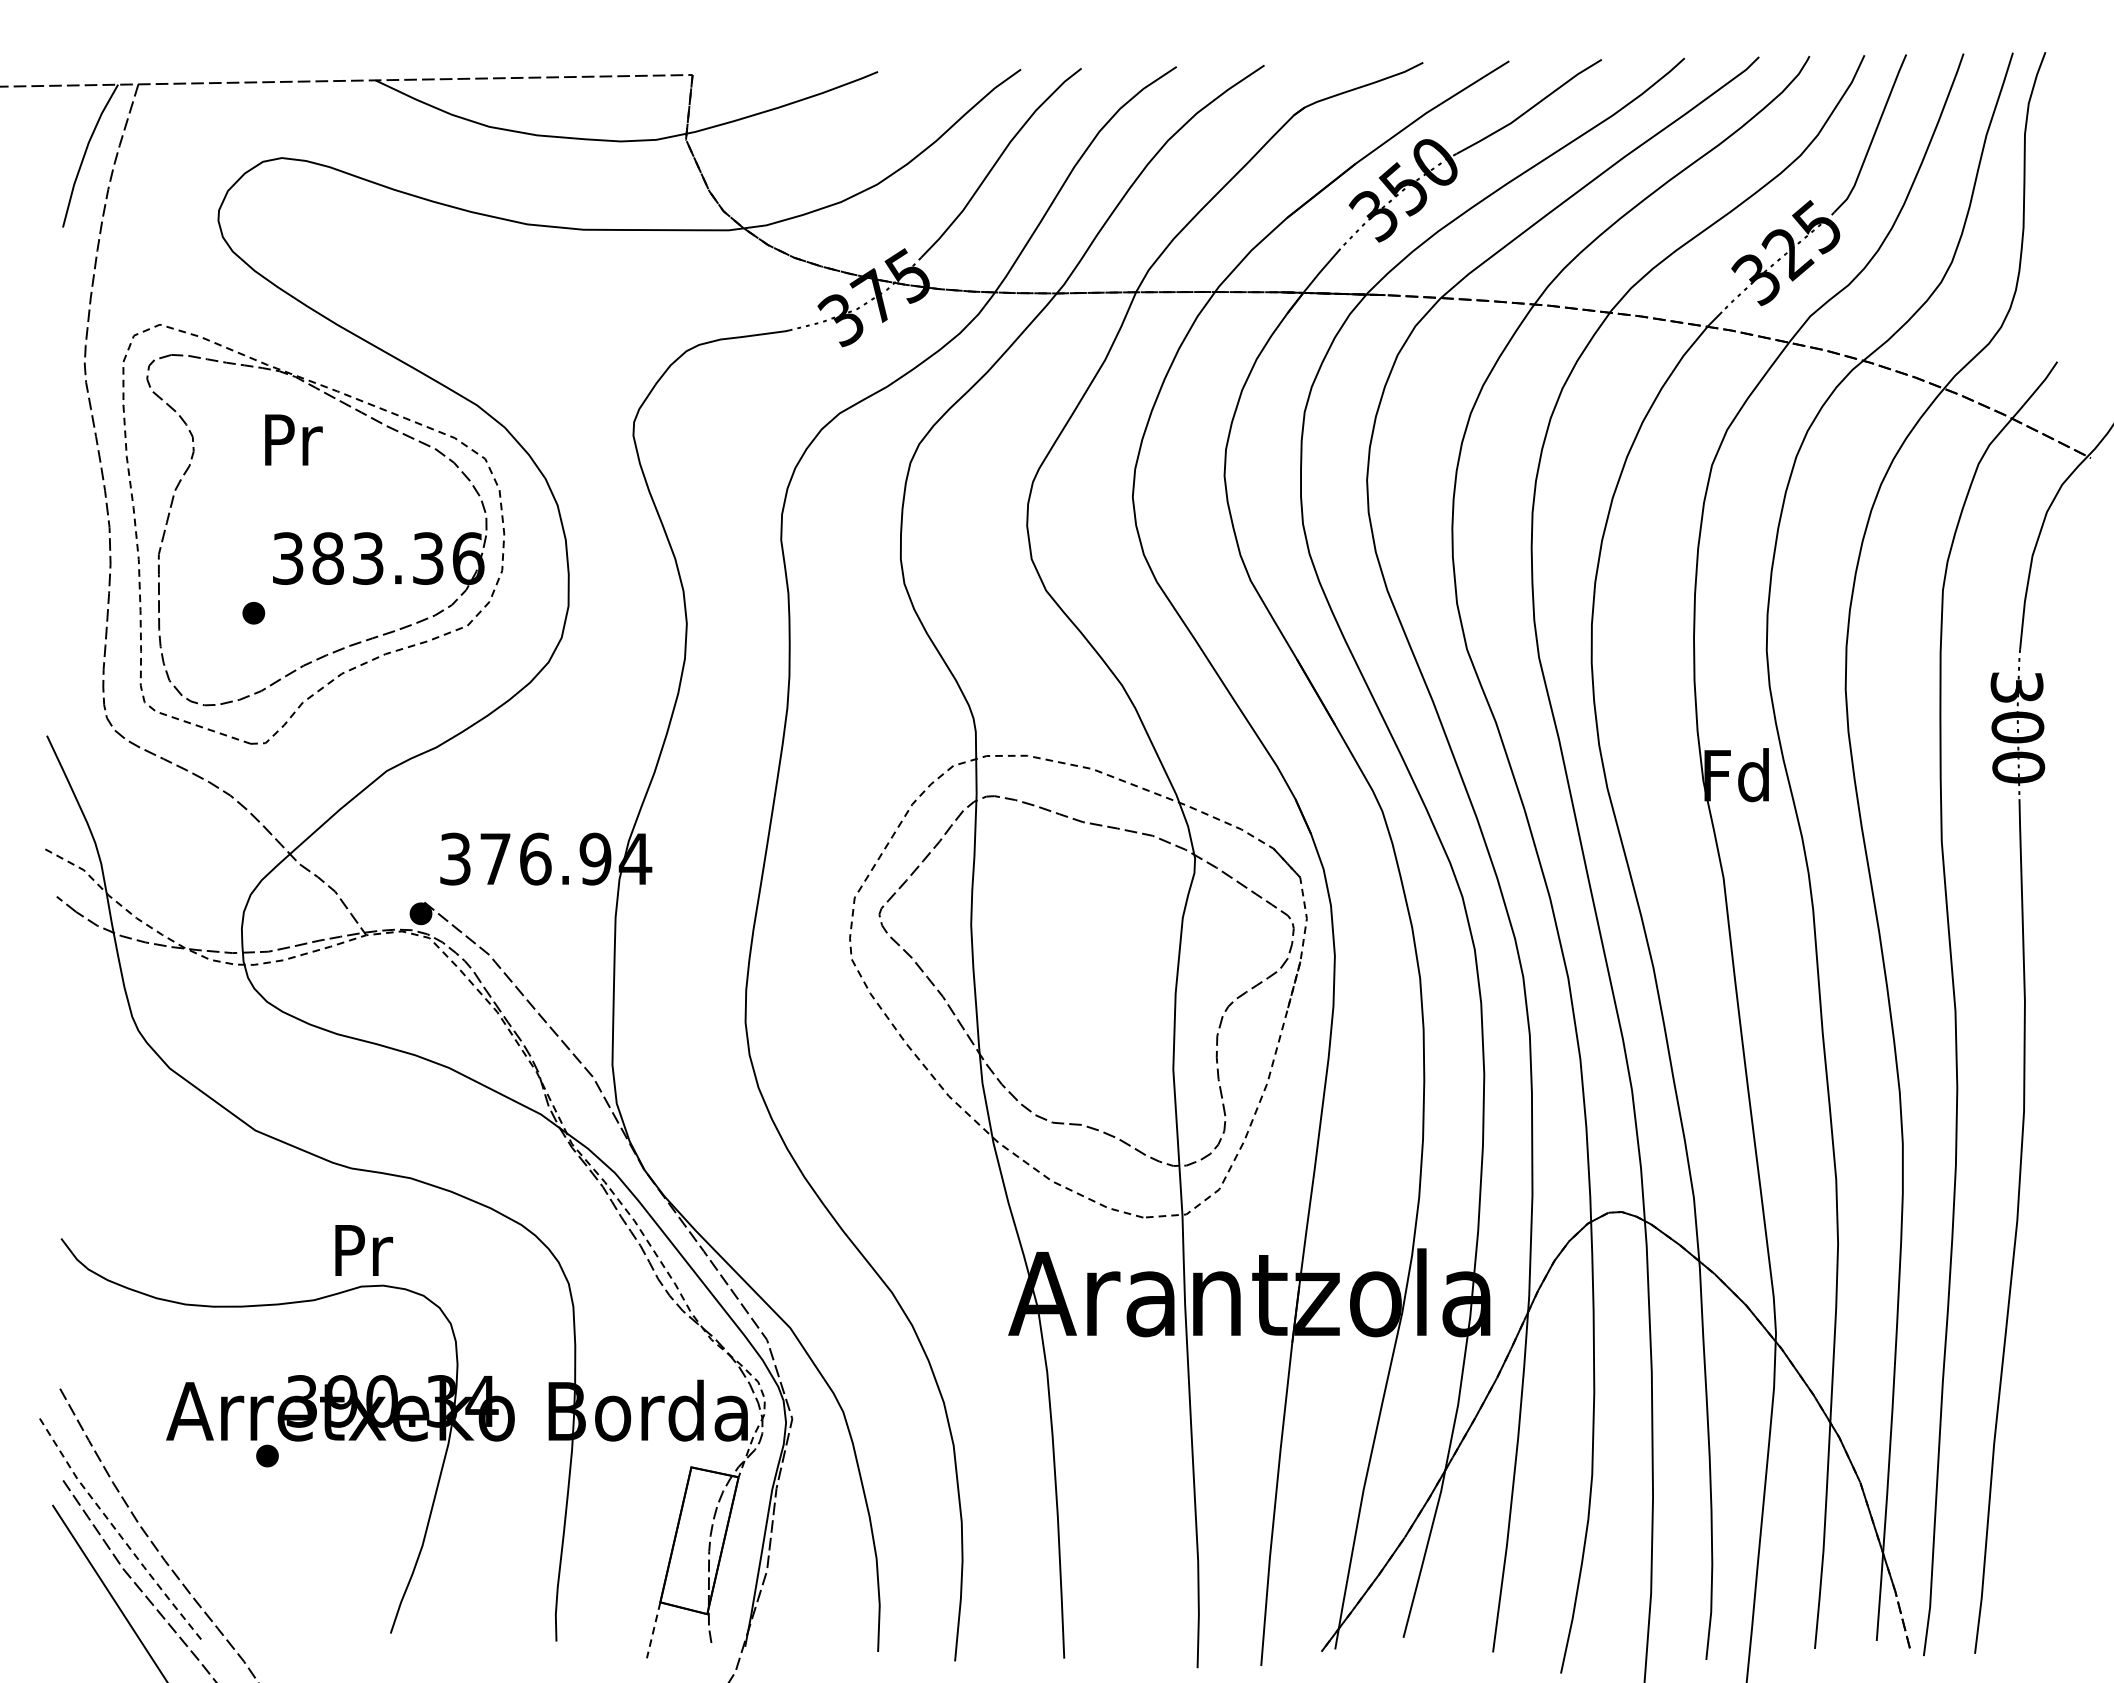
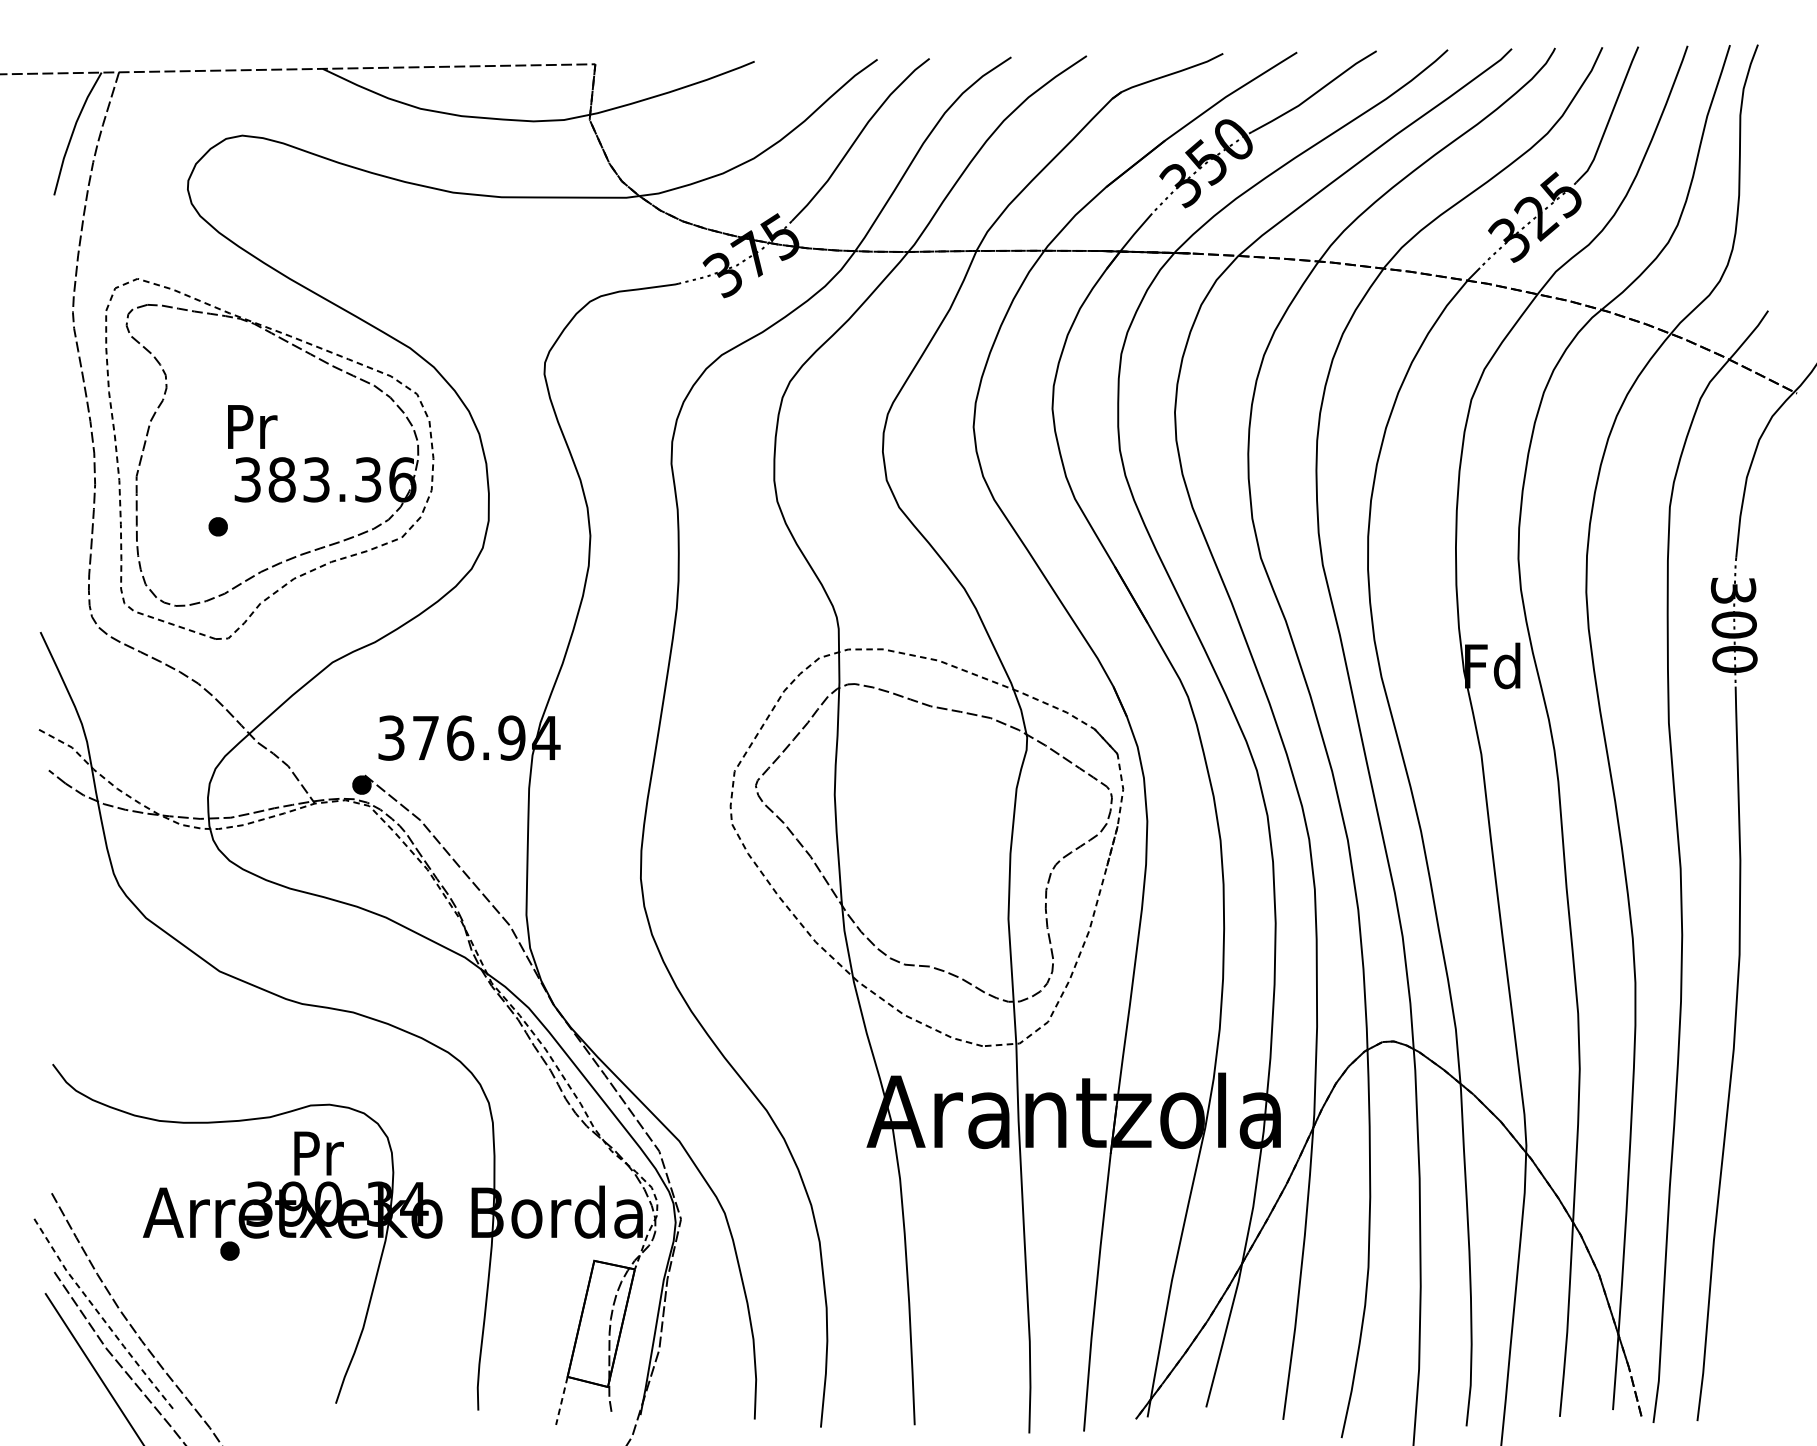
text: (293, 439) -> (252, 426), moved
text: (363, 1250) -> (318, 1153), moved

